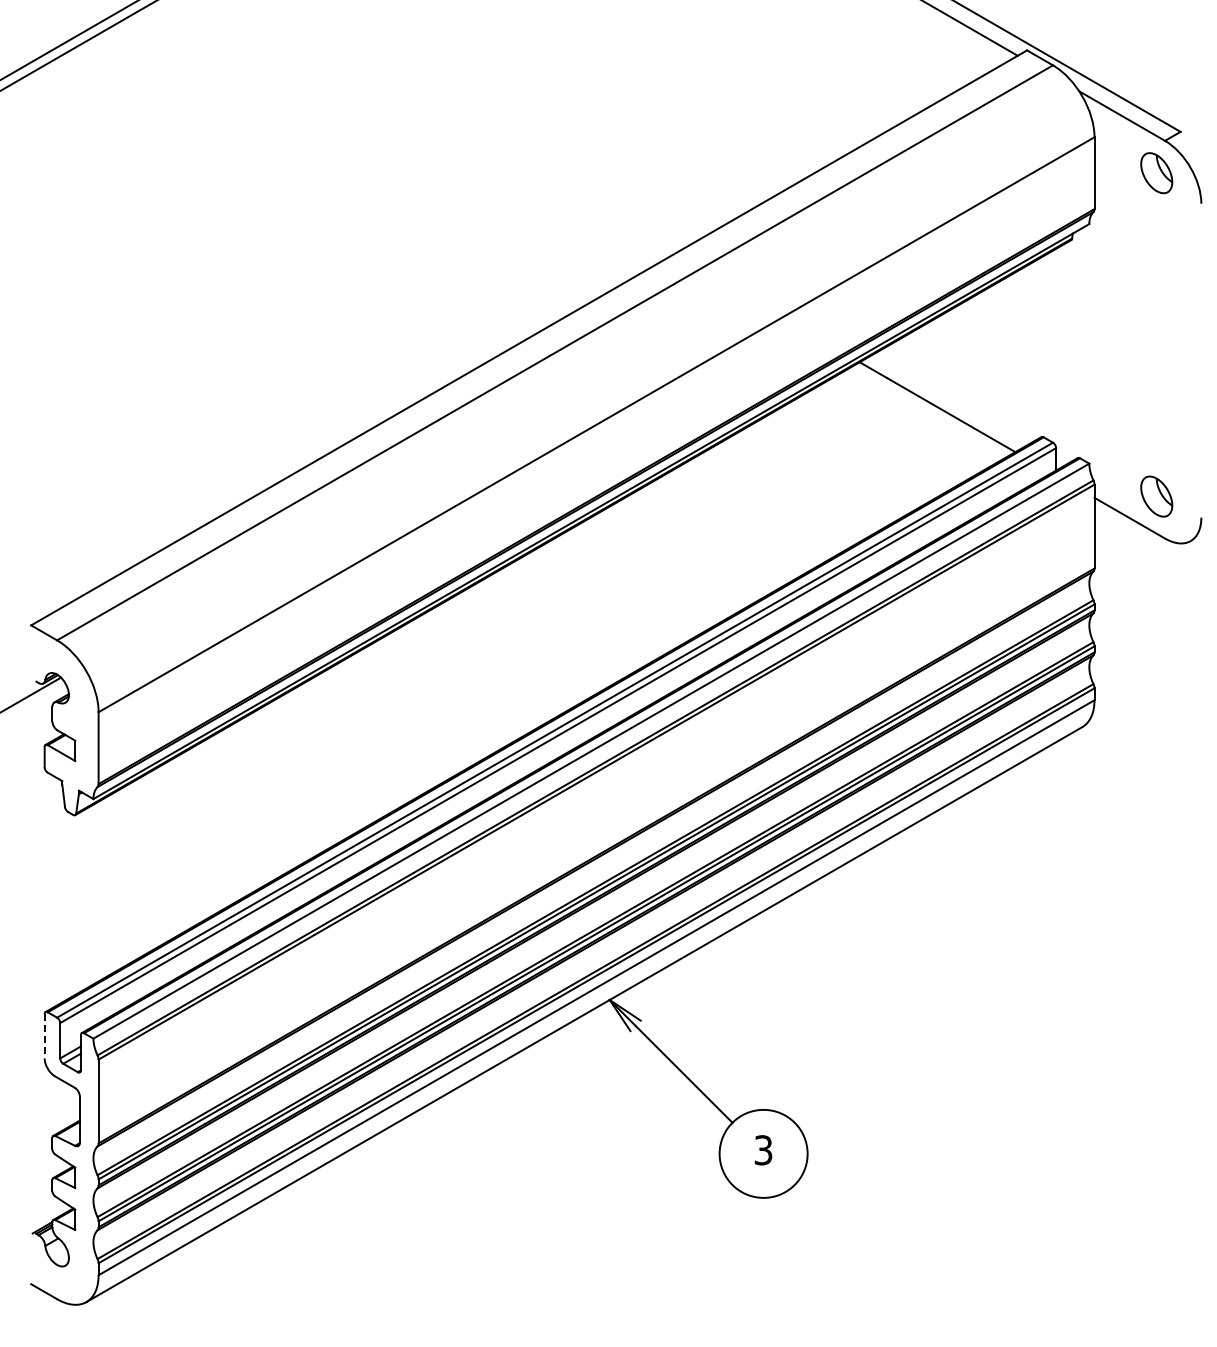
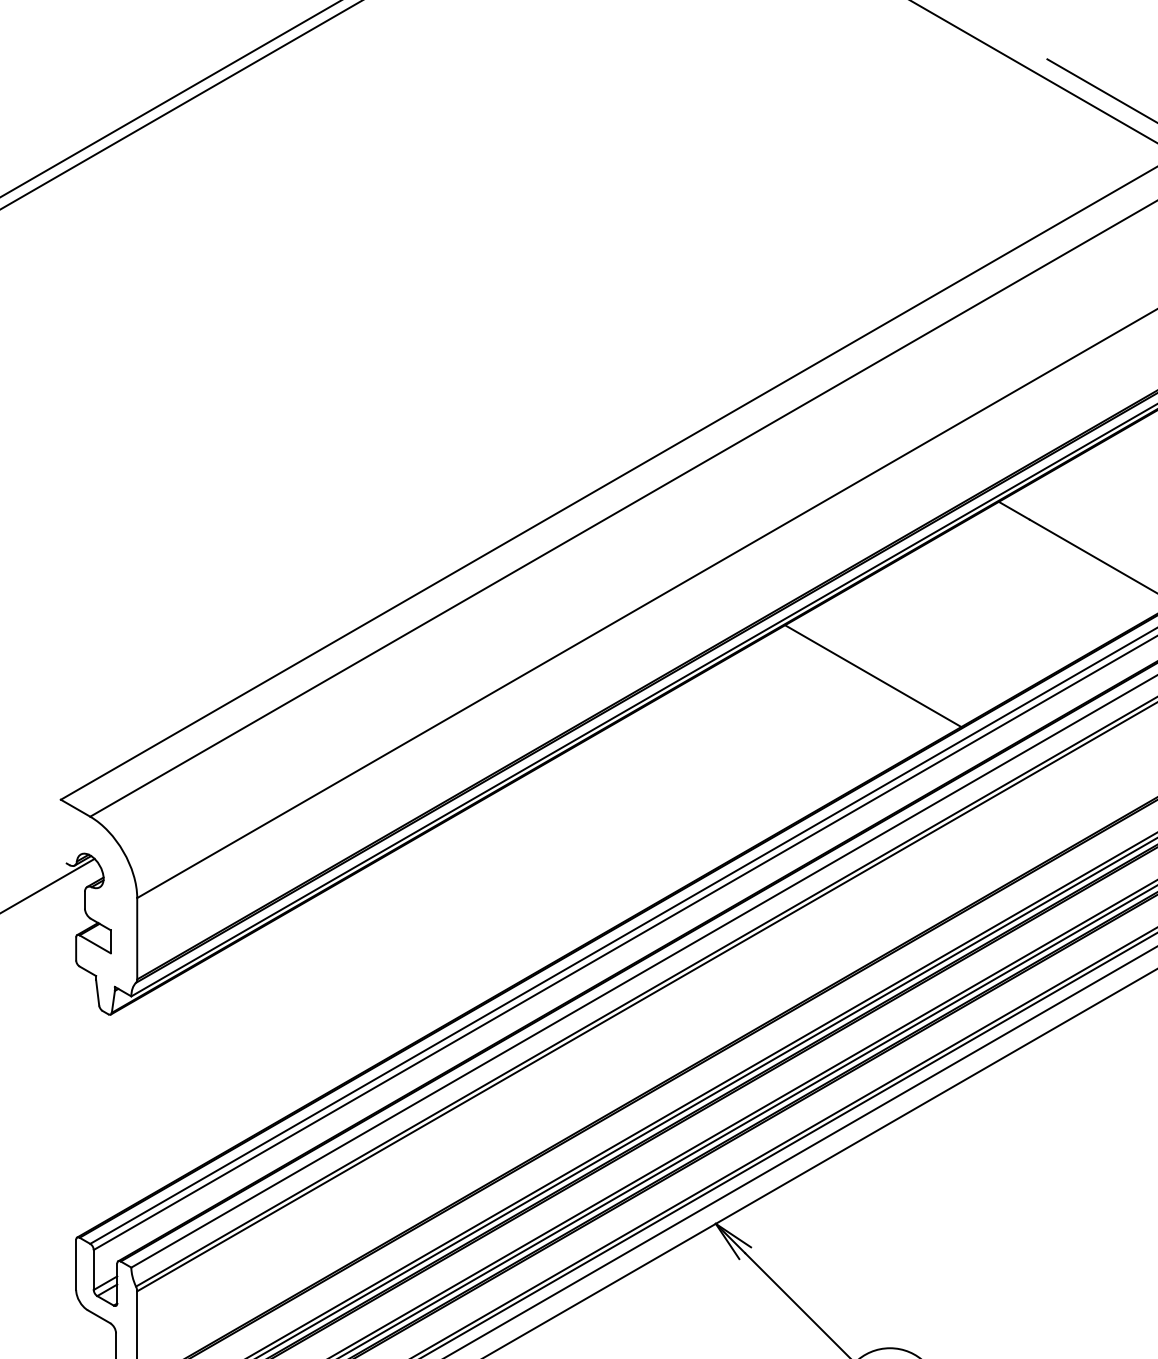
line: (748, 516) -> (872, 676), added
line: (44, 1036) -> (75, 1265), dashed -> solid

